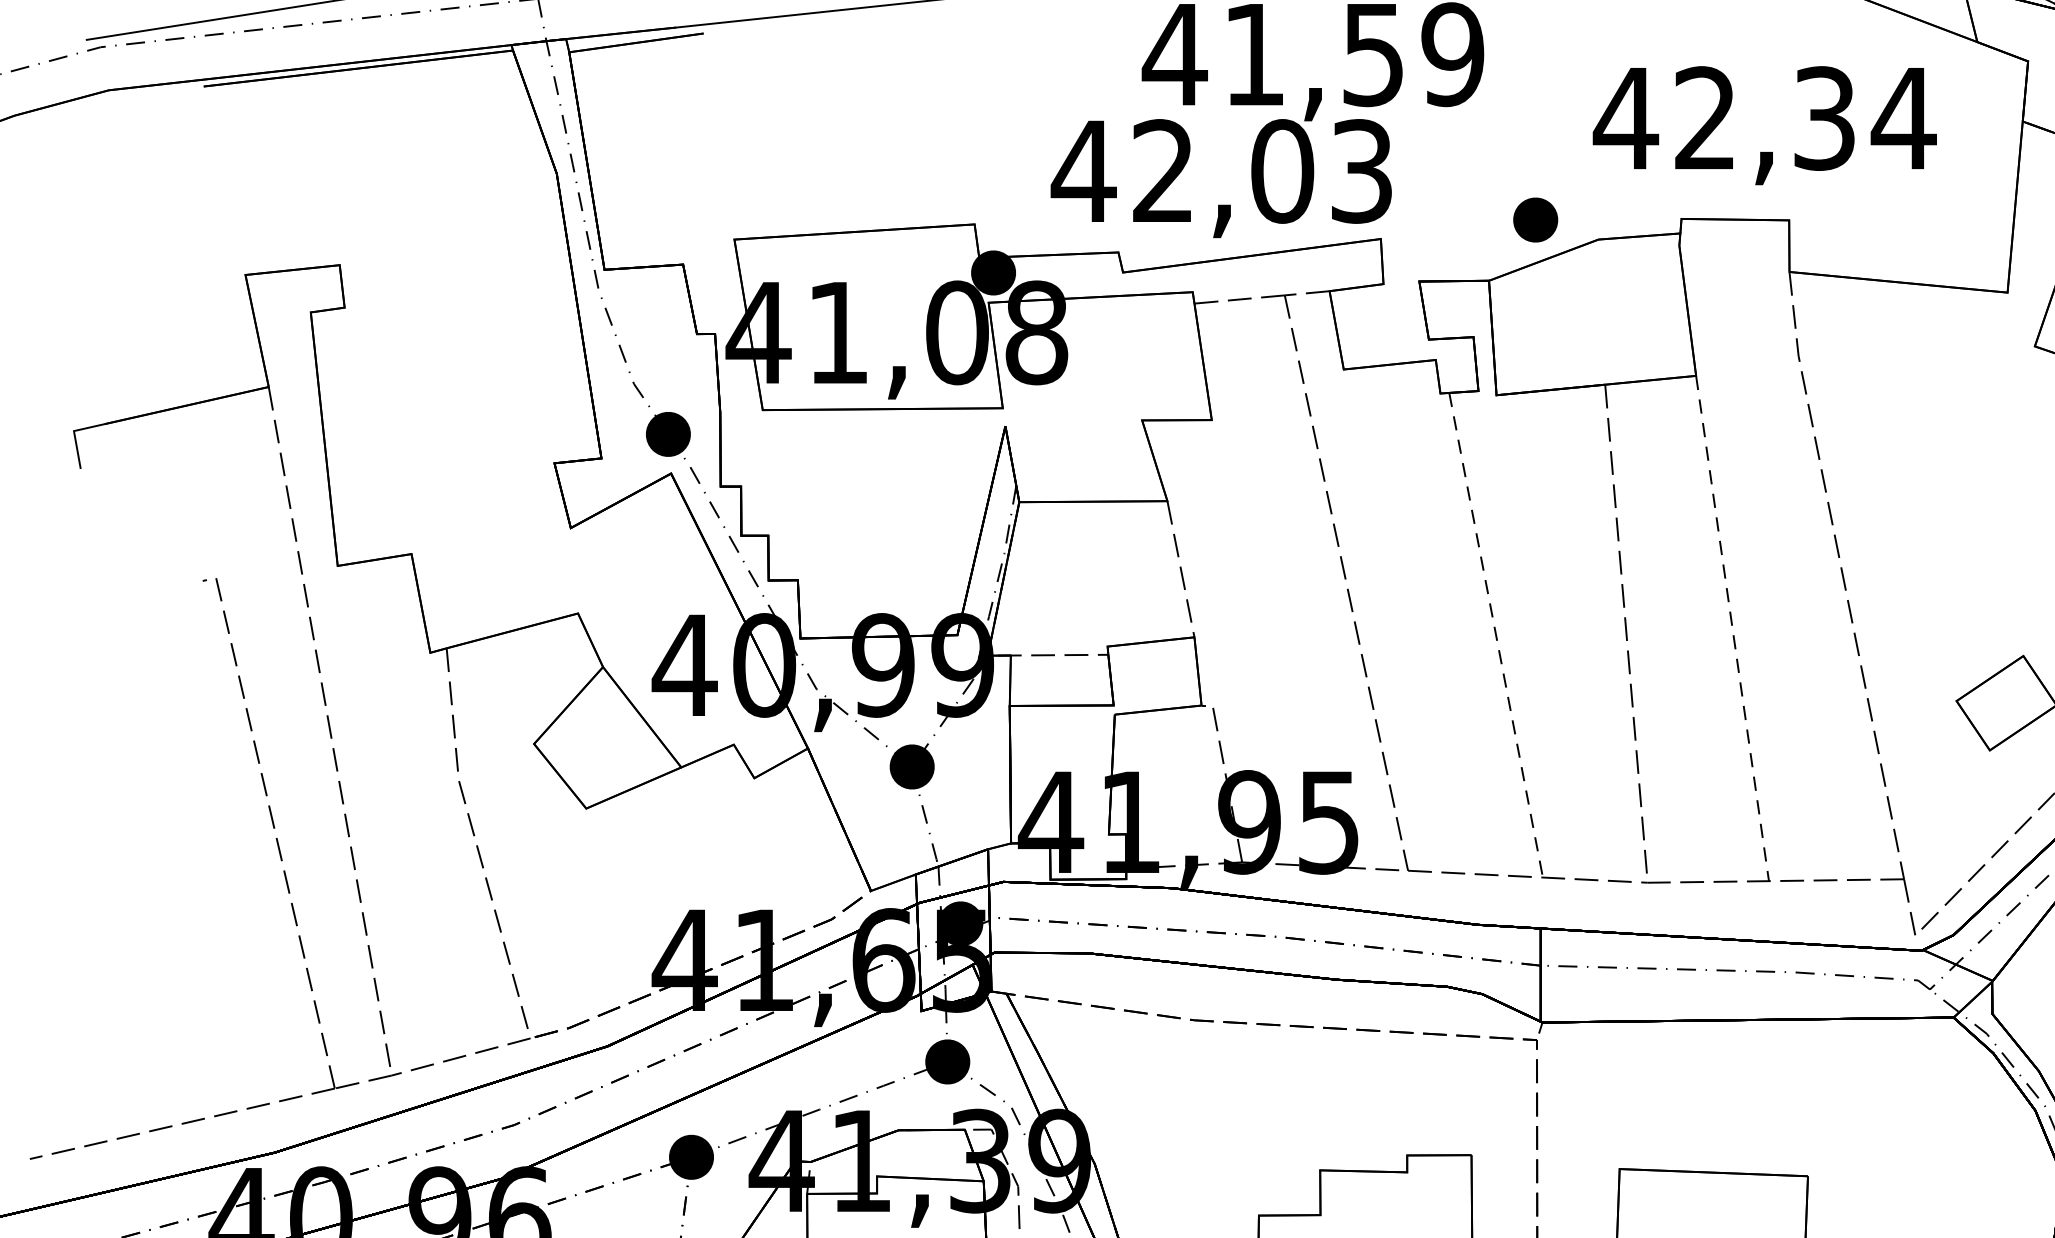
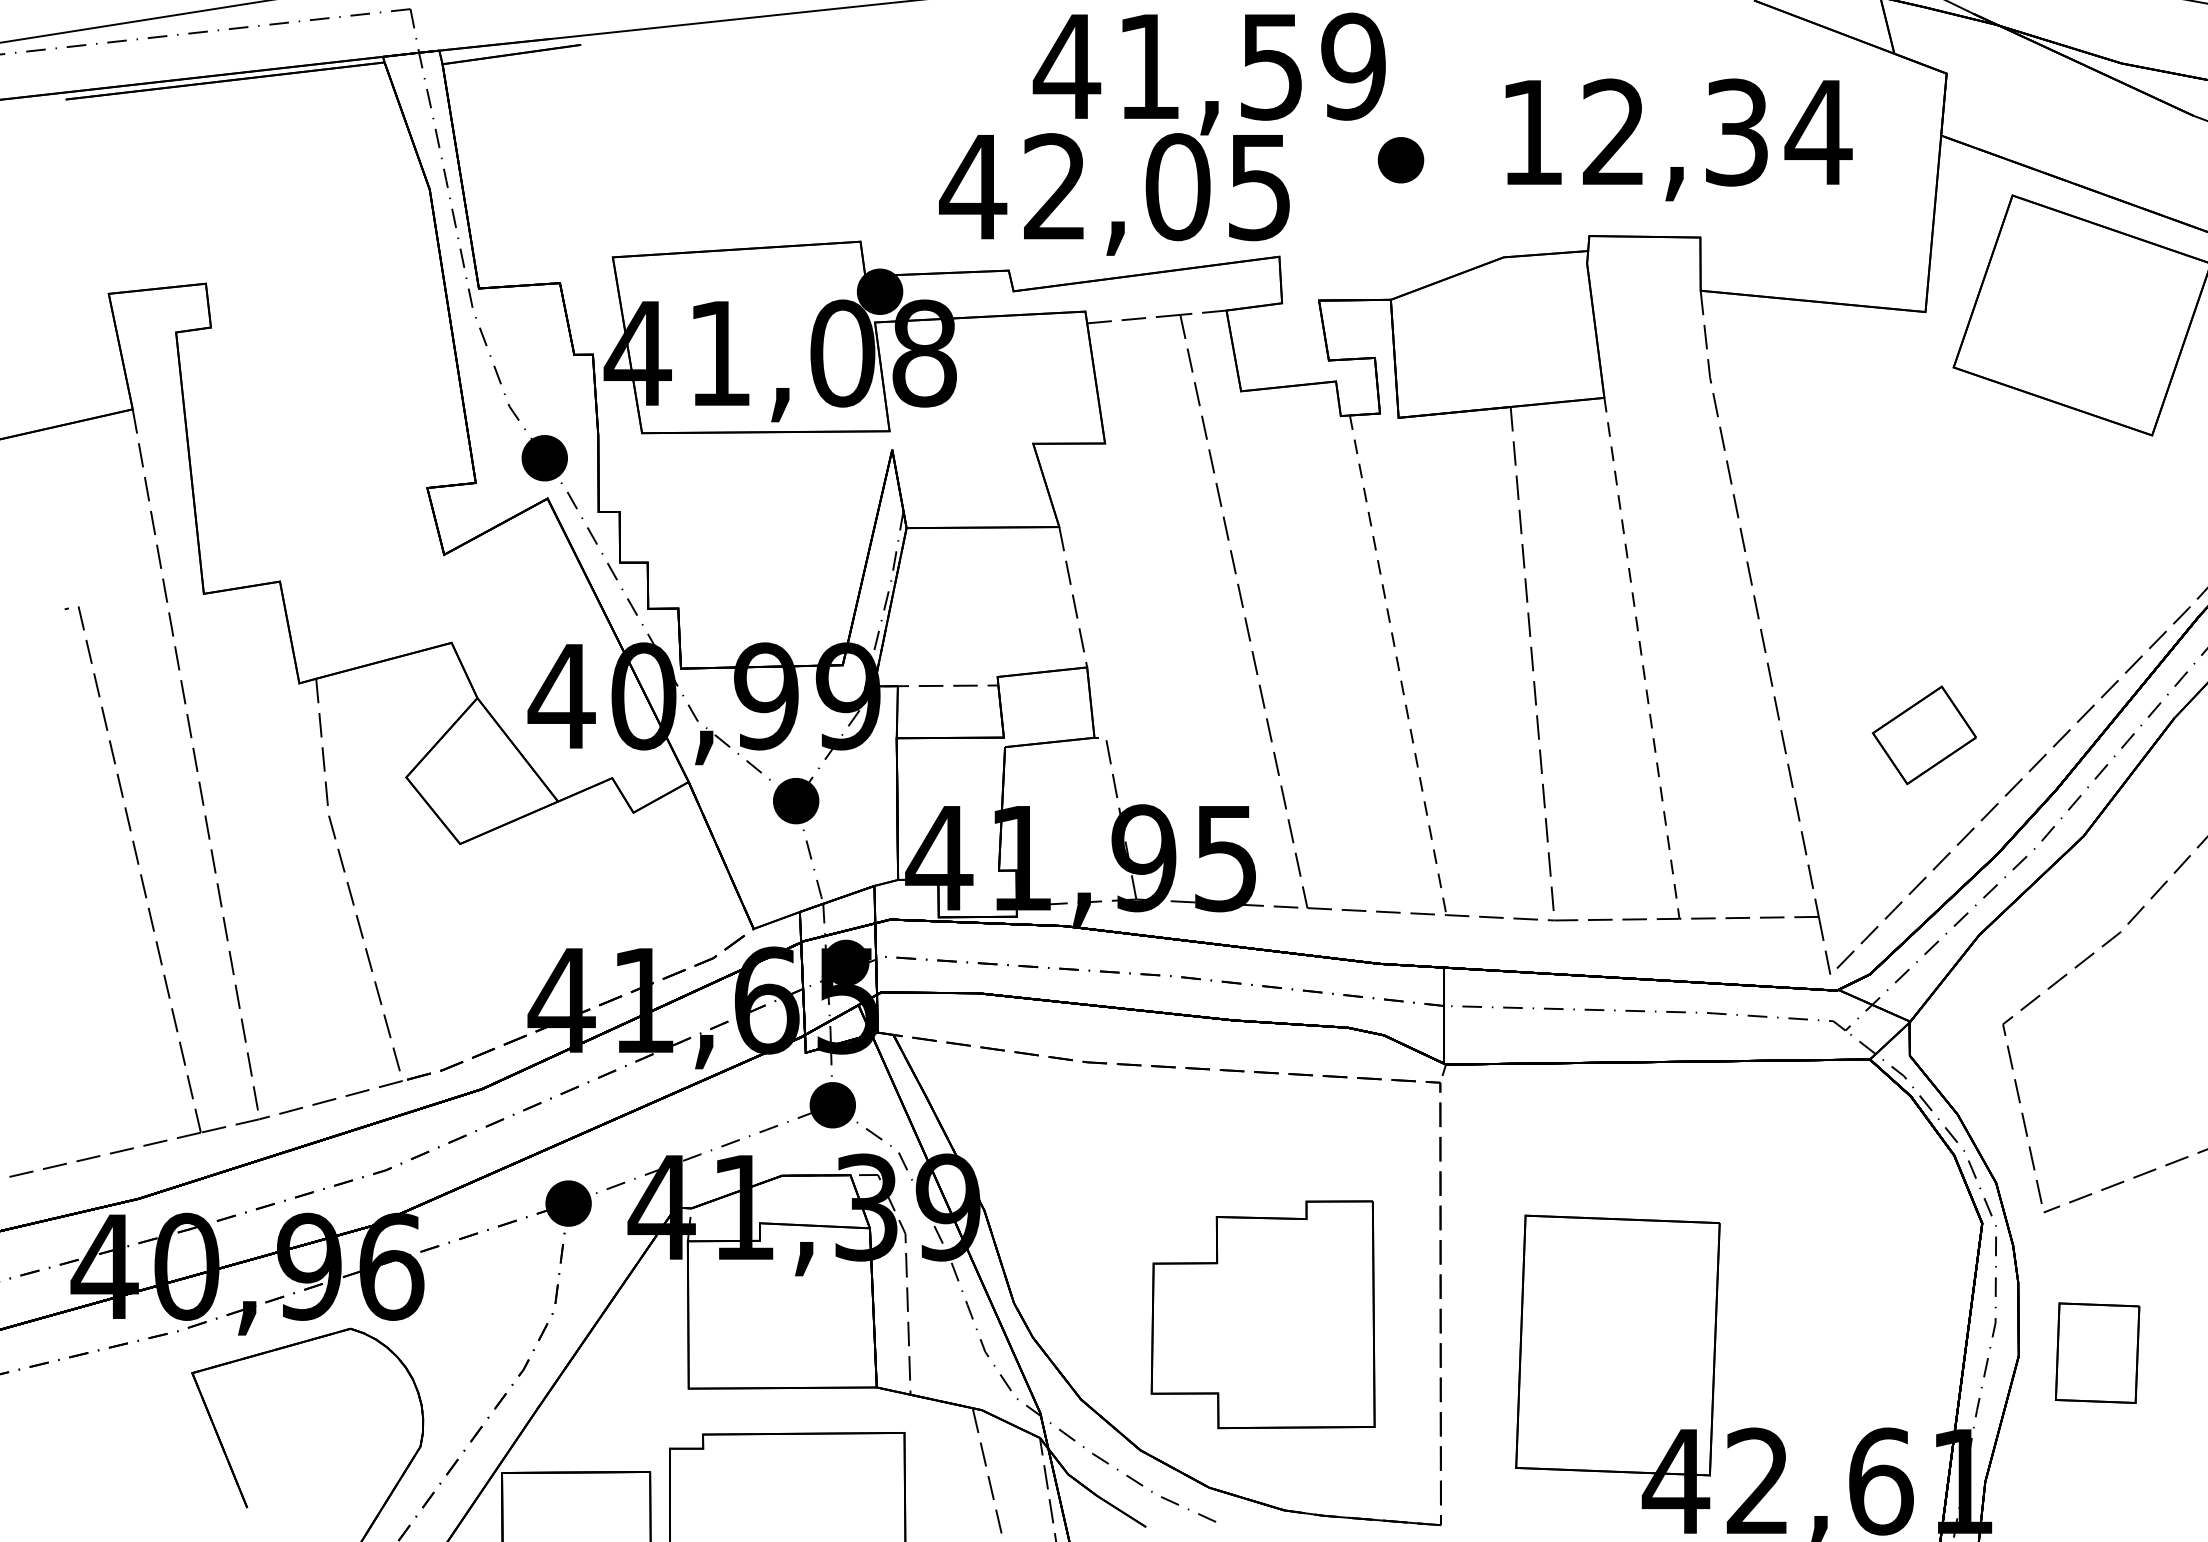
text: (1625, 118) -> (1531, 132), 42,34 -> 12,34
text: (1361, 170) -> (1259, 186), 42,03 -> 42,05
part: (1535, 220) -> (1400, 160), moved

